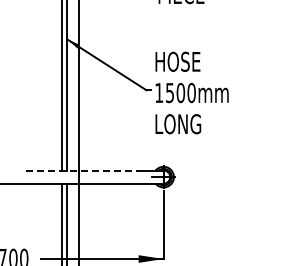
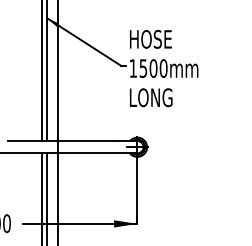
line: (84, 170) -> (63, 141), dashed -> solid

